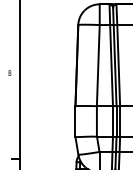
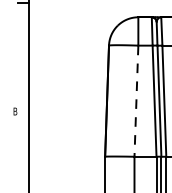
line: (98, 65) -> (136, 101), solid -> dashed

